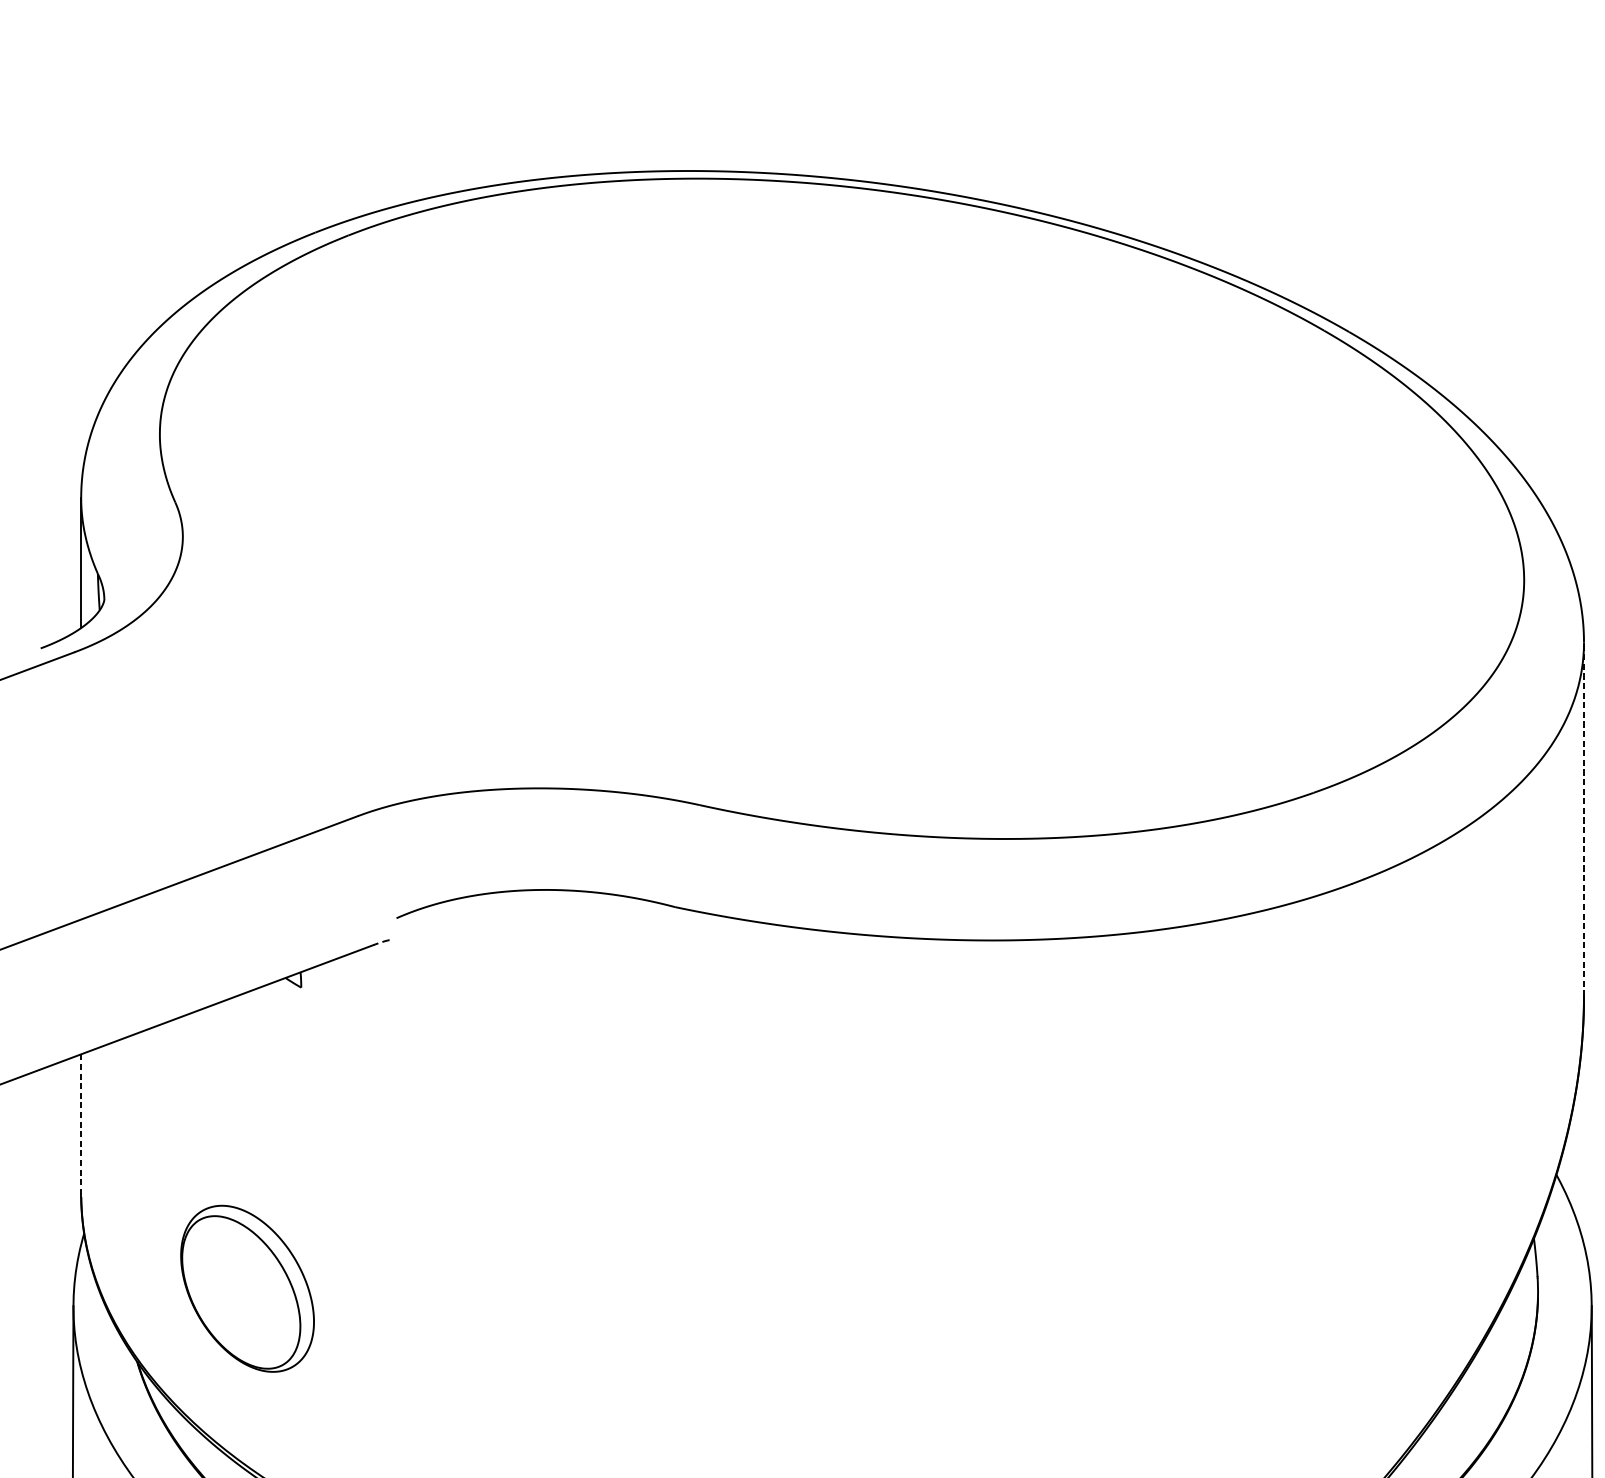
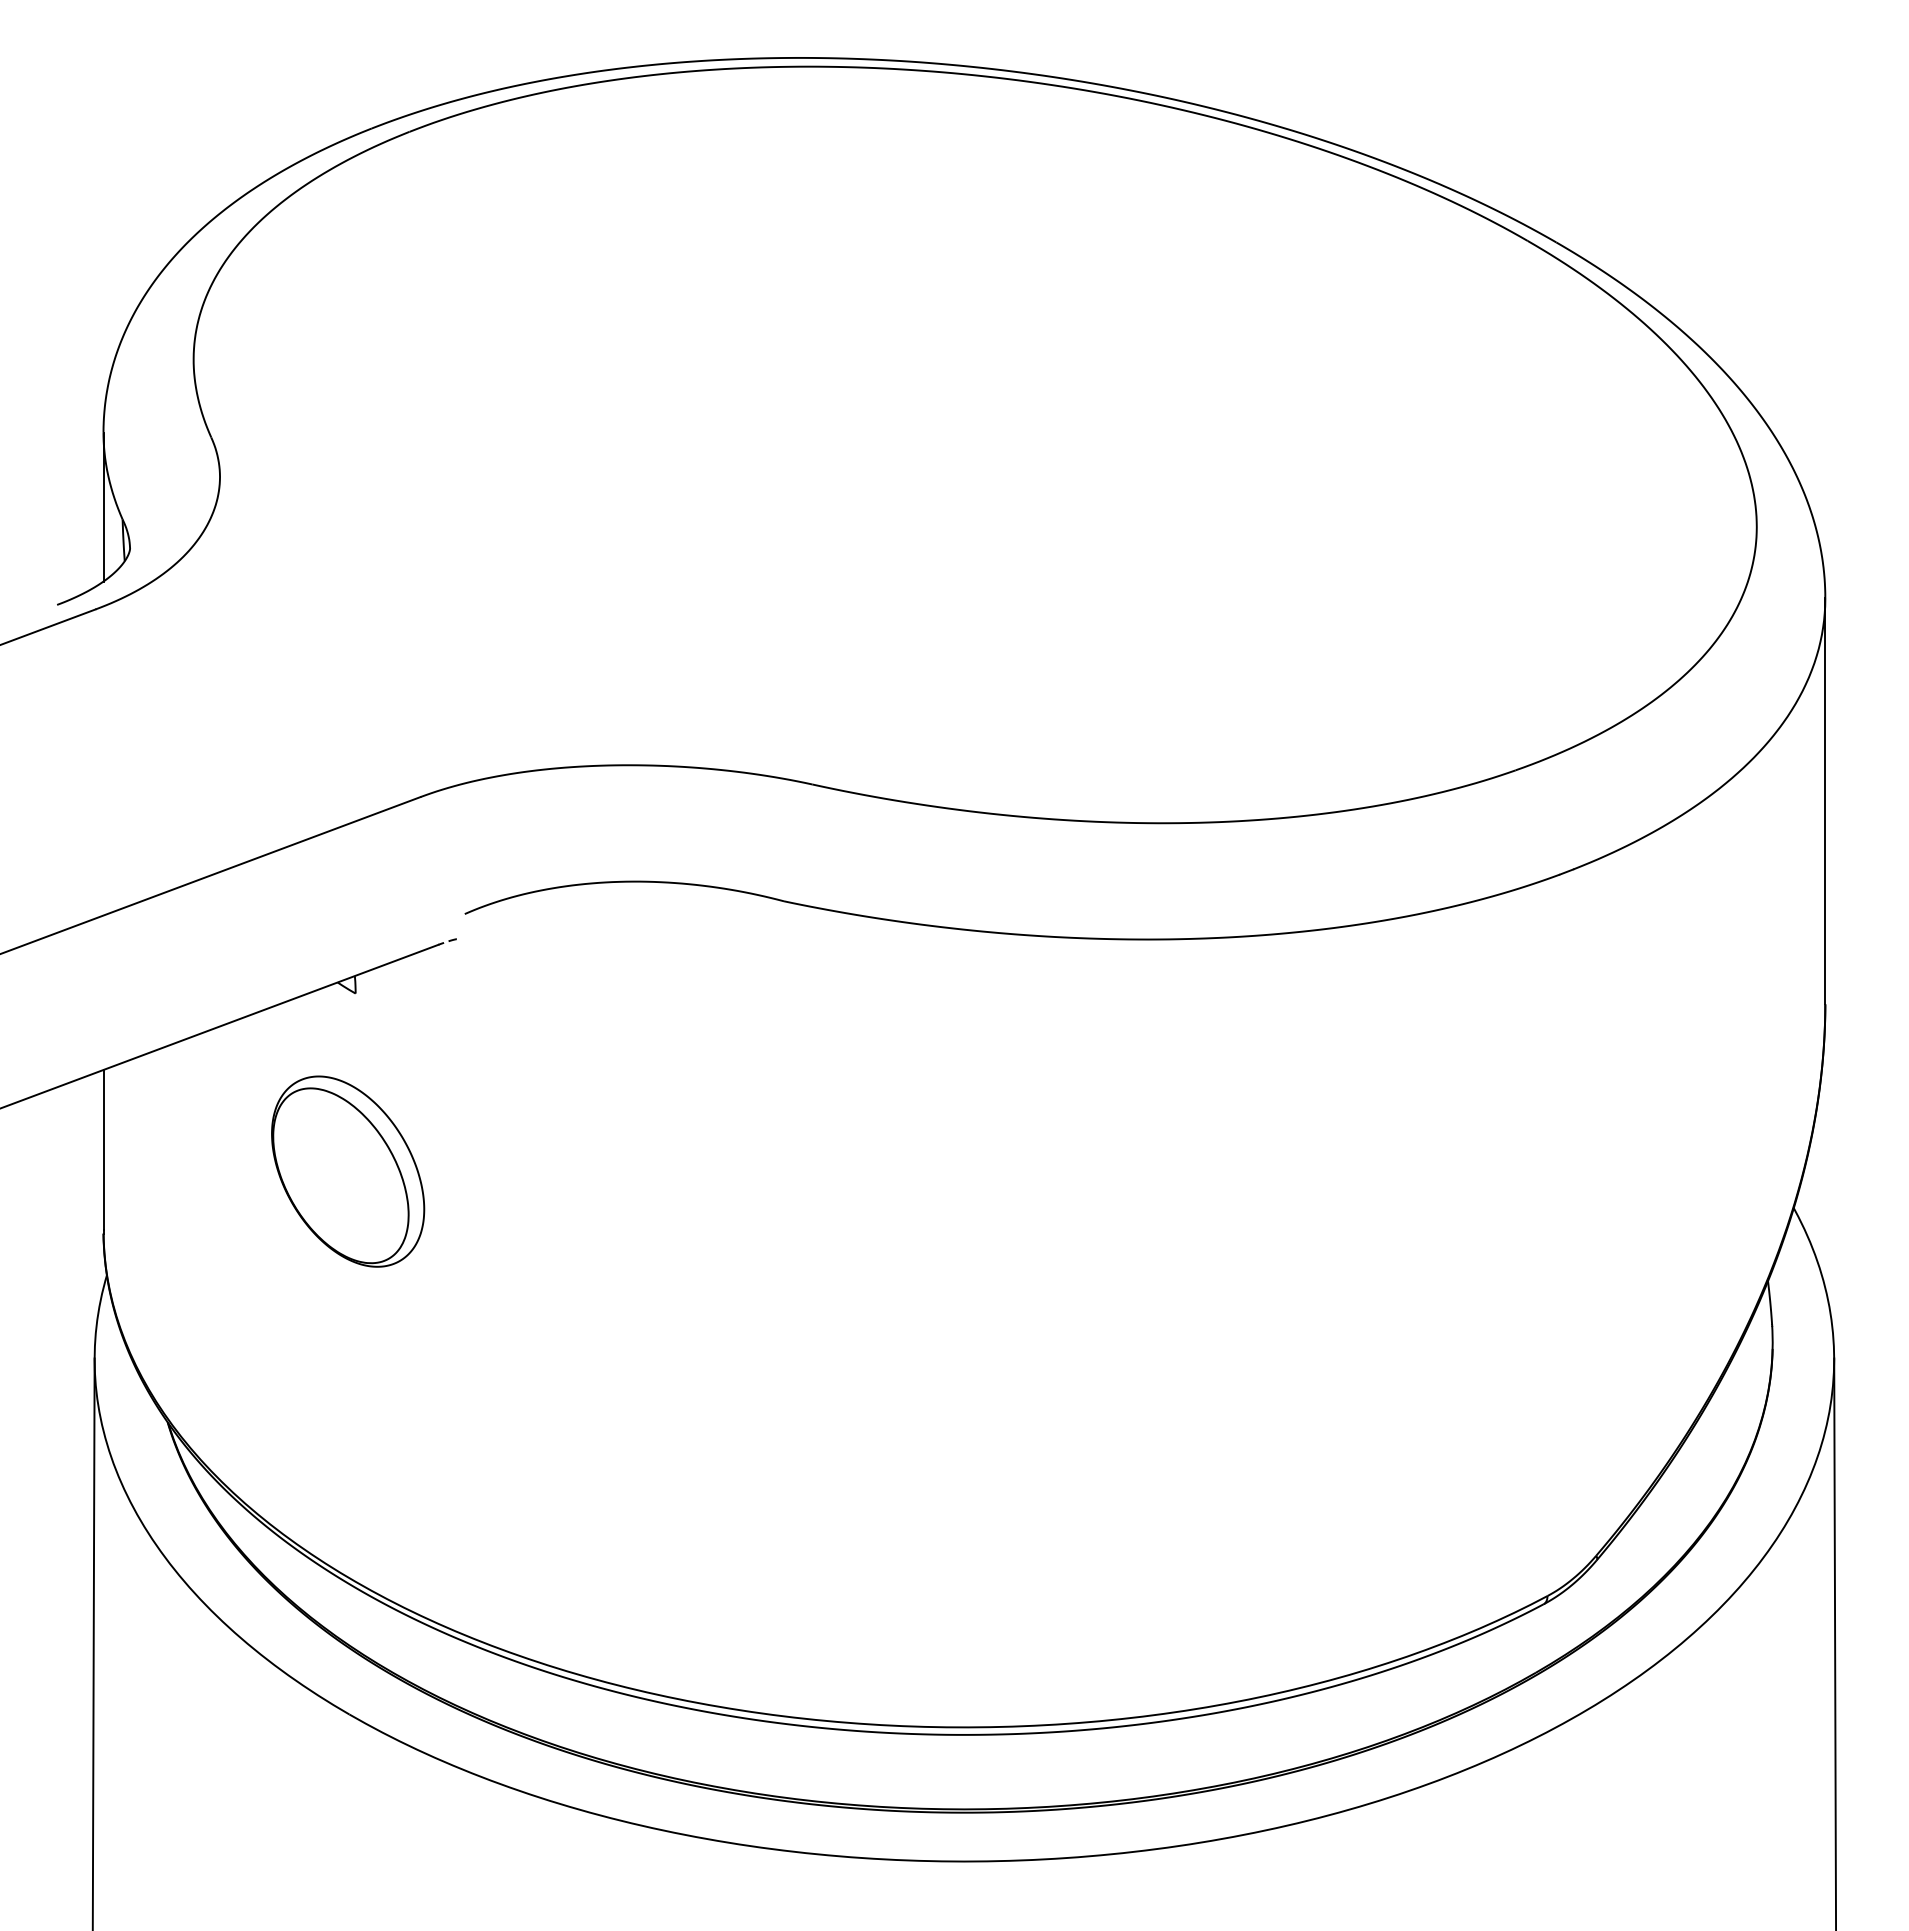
line: (1584, 819) -> (1825, 800), dashed -> solid
line: (81, 1124) -> (103, 1150), dashed -> solid
part: (247, 1288) -> (348, 1171), moved

